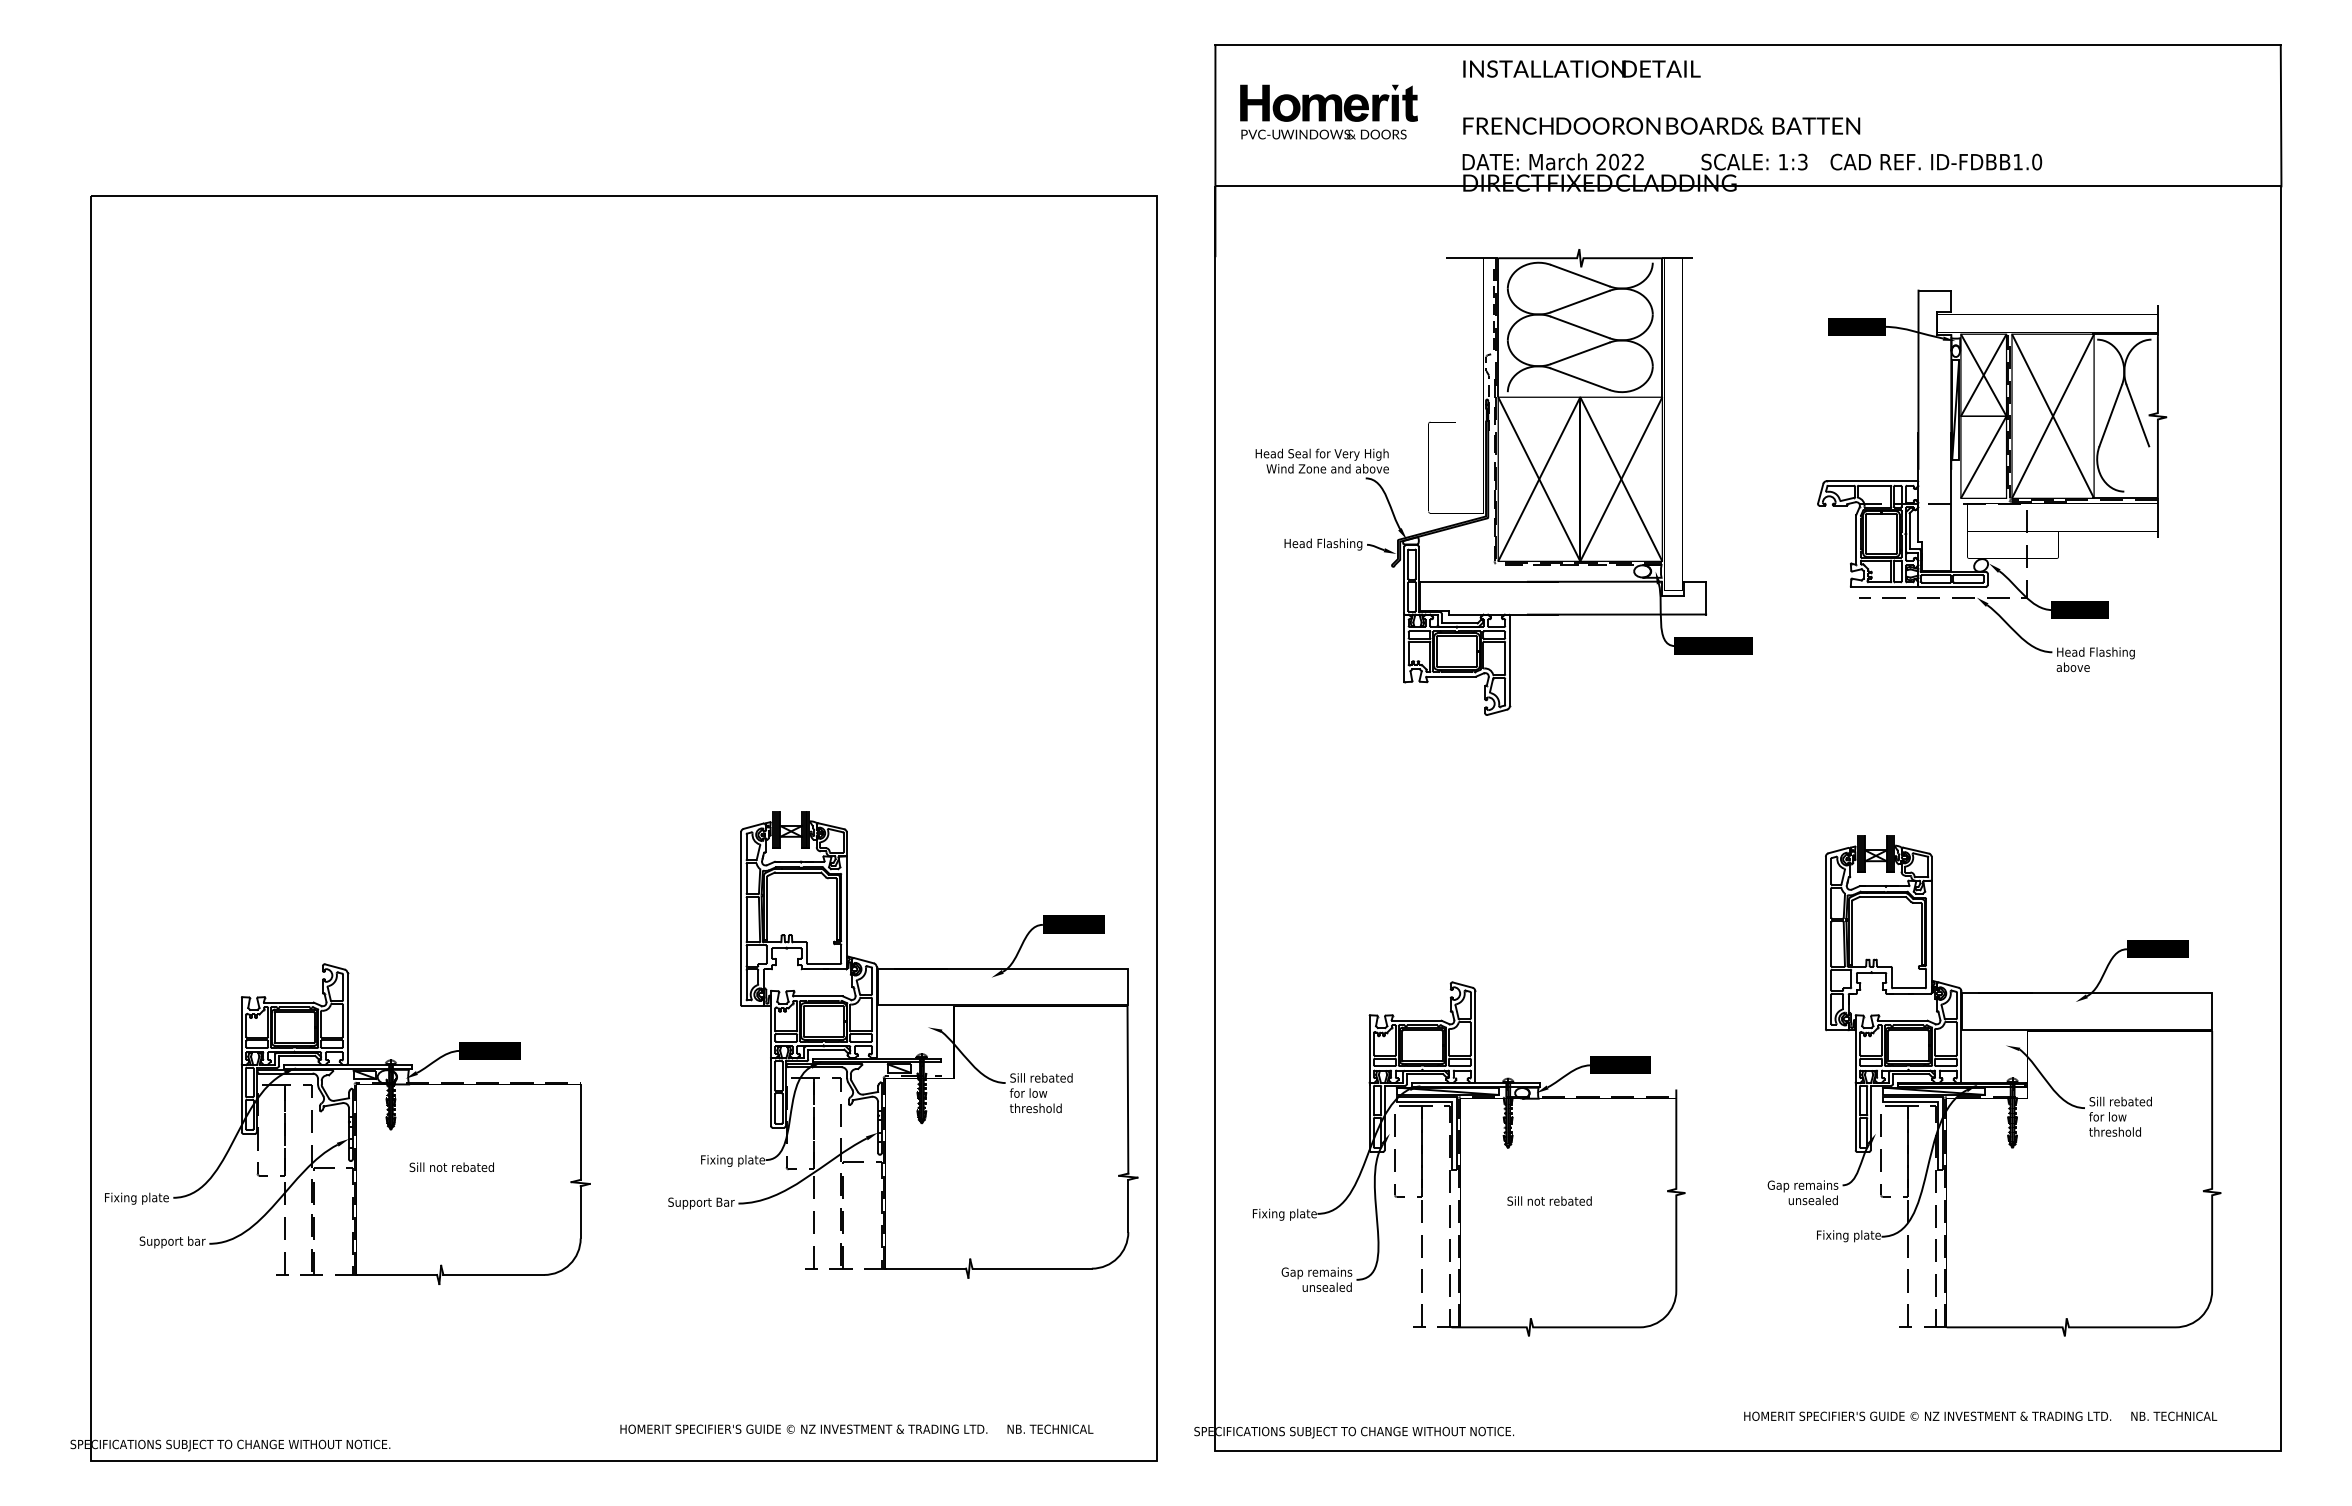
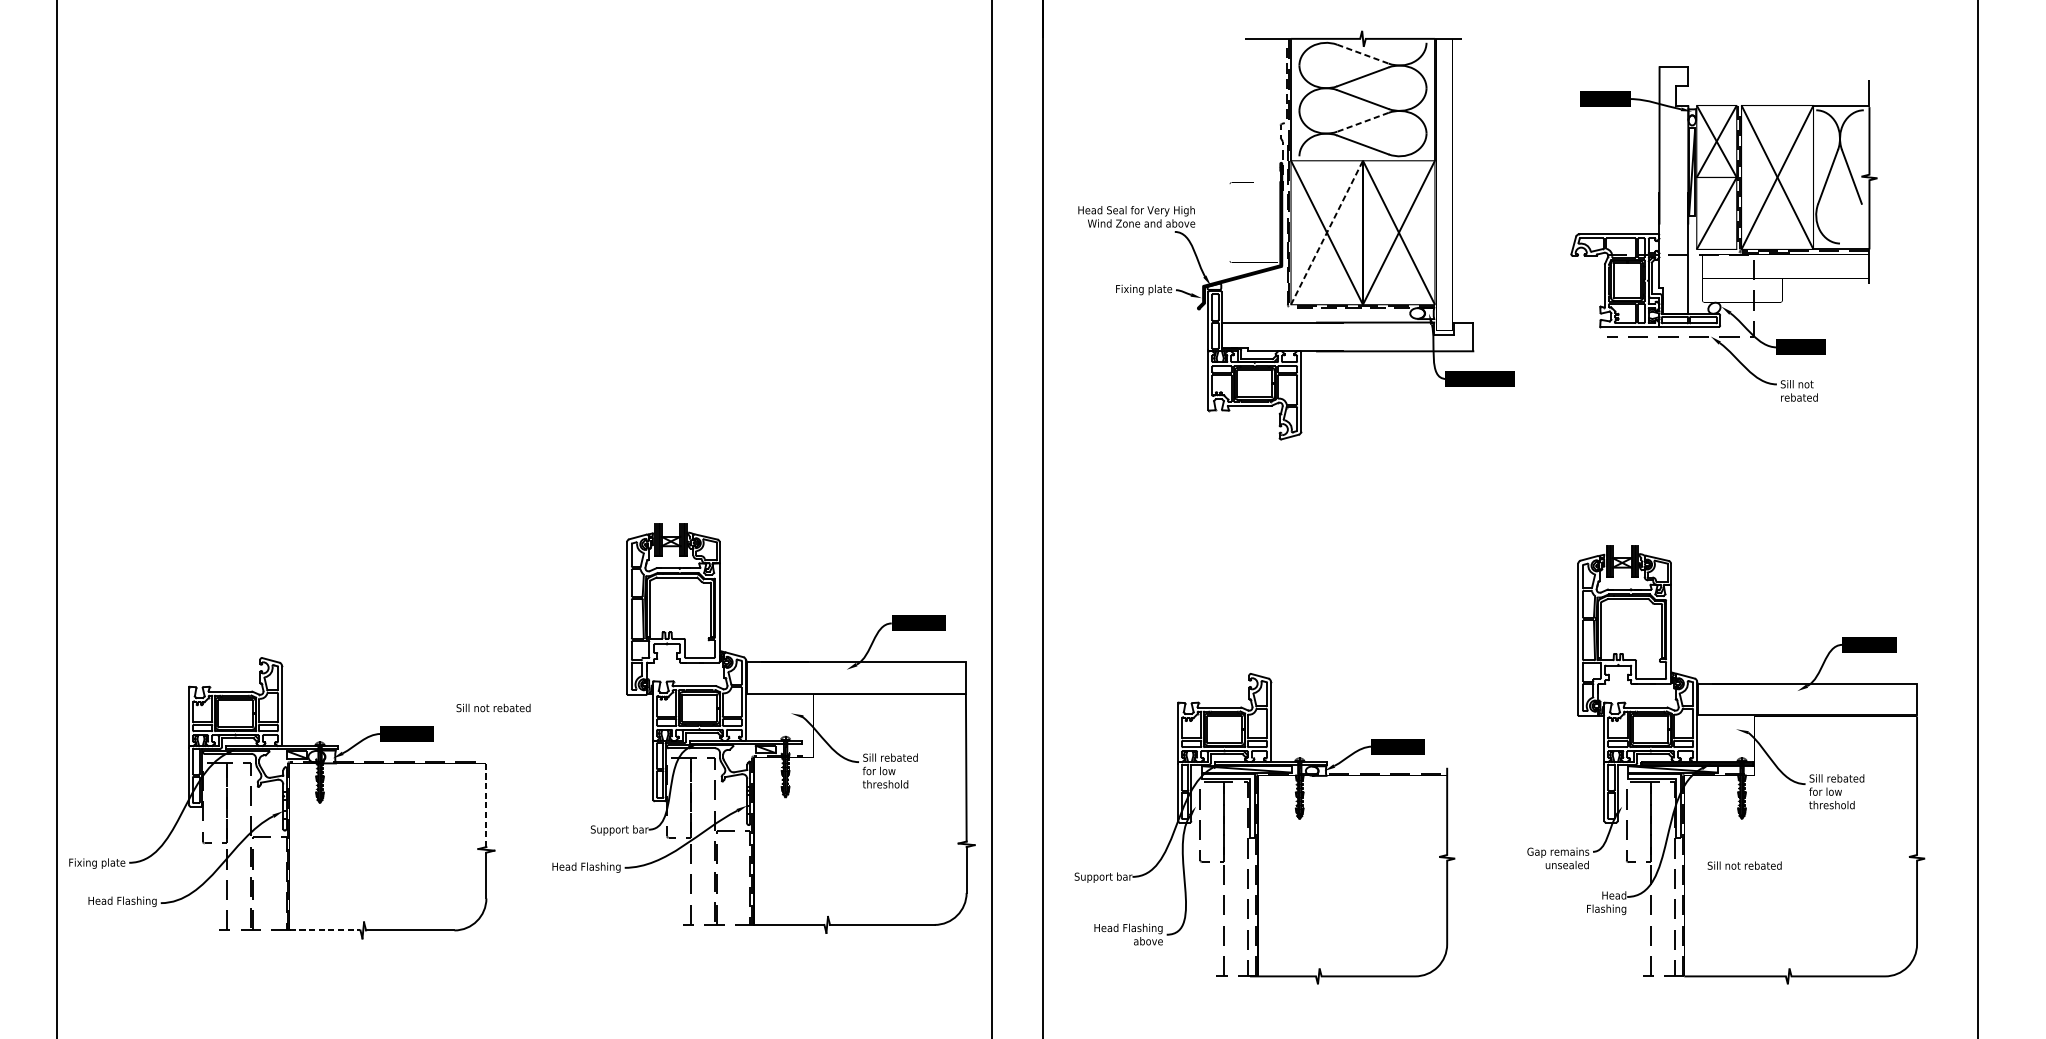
line: (1580, 275) -> (1363, 54), solid -> dashed
line: (1579, 353) -> (1362, 122), solid -> dashed
line: (1539, 479) -> (1327, 232), solid -> dashed
text: (1323, 544) -> (1137, 289), Head Flashing -> Fixing plate
text: (2095, 659) -> (1814, 390), Head Flashing above -> Sill not rebated
line: (580, 1132) -> (486, 805), solid -> dashed
text: (732, 1160) -> (619, 830), Fixing plate -> Support bar
text: (451, 1166) -> (493, 707), moved
text: (1549, 1200) -> (1744, 865), moved
text: (695, 1203) -> (587, 867), Support Bar -> Head Flashing
text: (1284, 1214) -> (1103, 877), Fixing plate -> Support bar
text: (166, 1242) -> (123, 901), Support bar -> Head Flashing
text: (1848, 1243) -> (1598, 902), Fixing plate -> Head Flashing
line: (397, 1274) -> (325, 930), solid -> dashed
text: (1313, 1279) -> (1129, 934), Gap remains unsealed -> Head Flashing above

